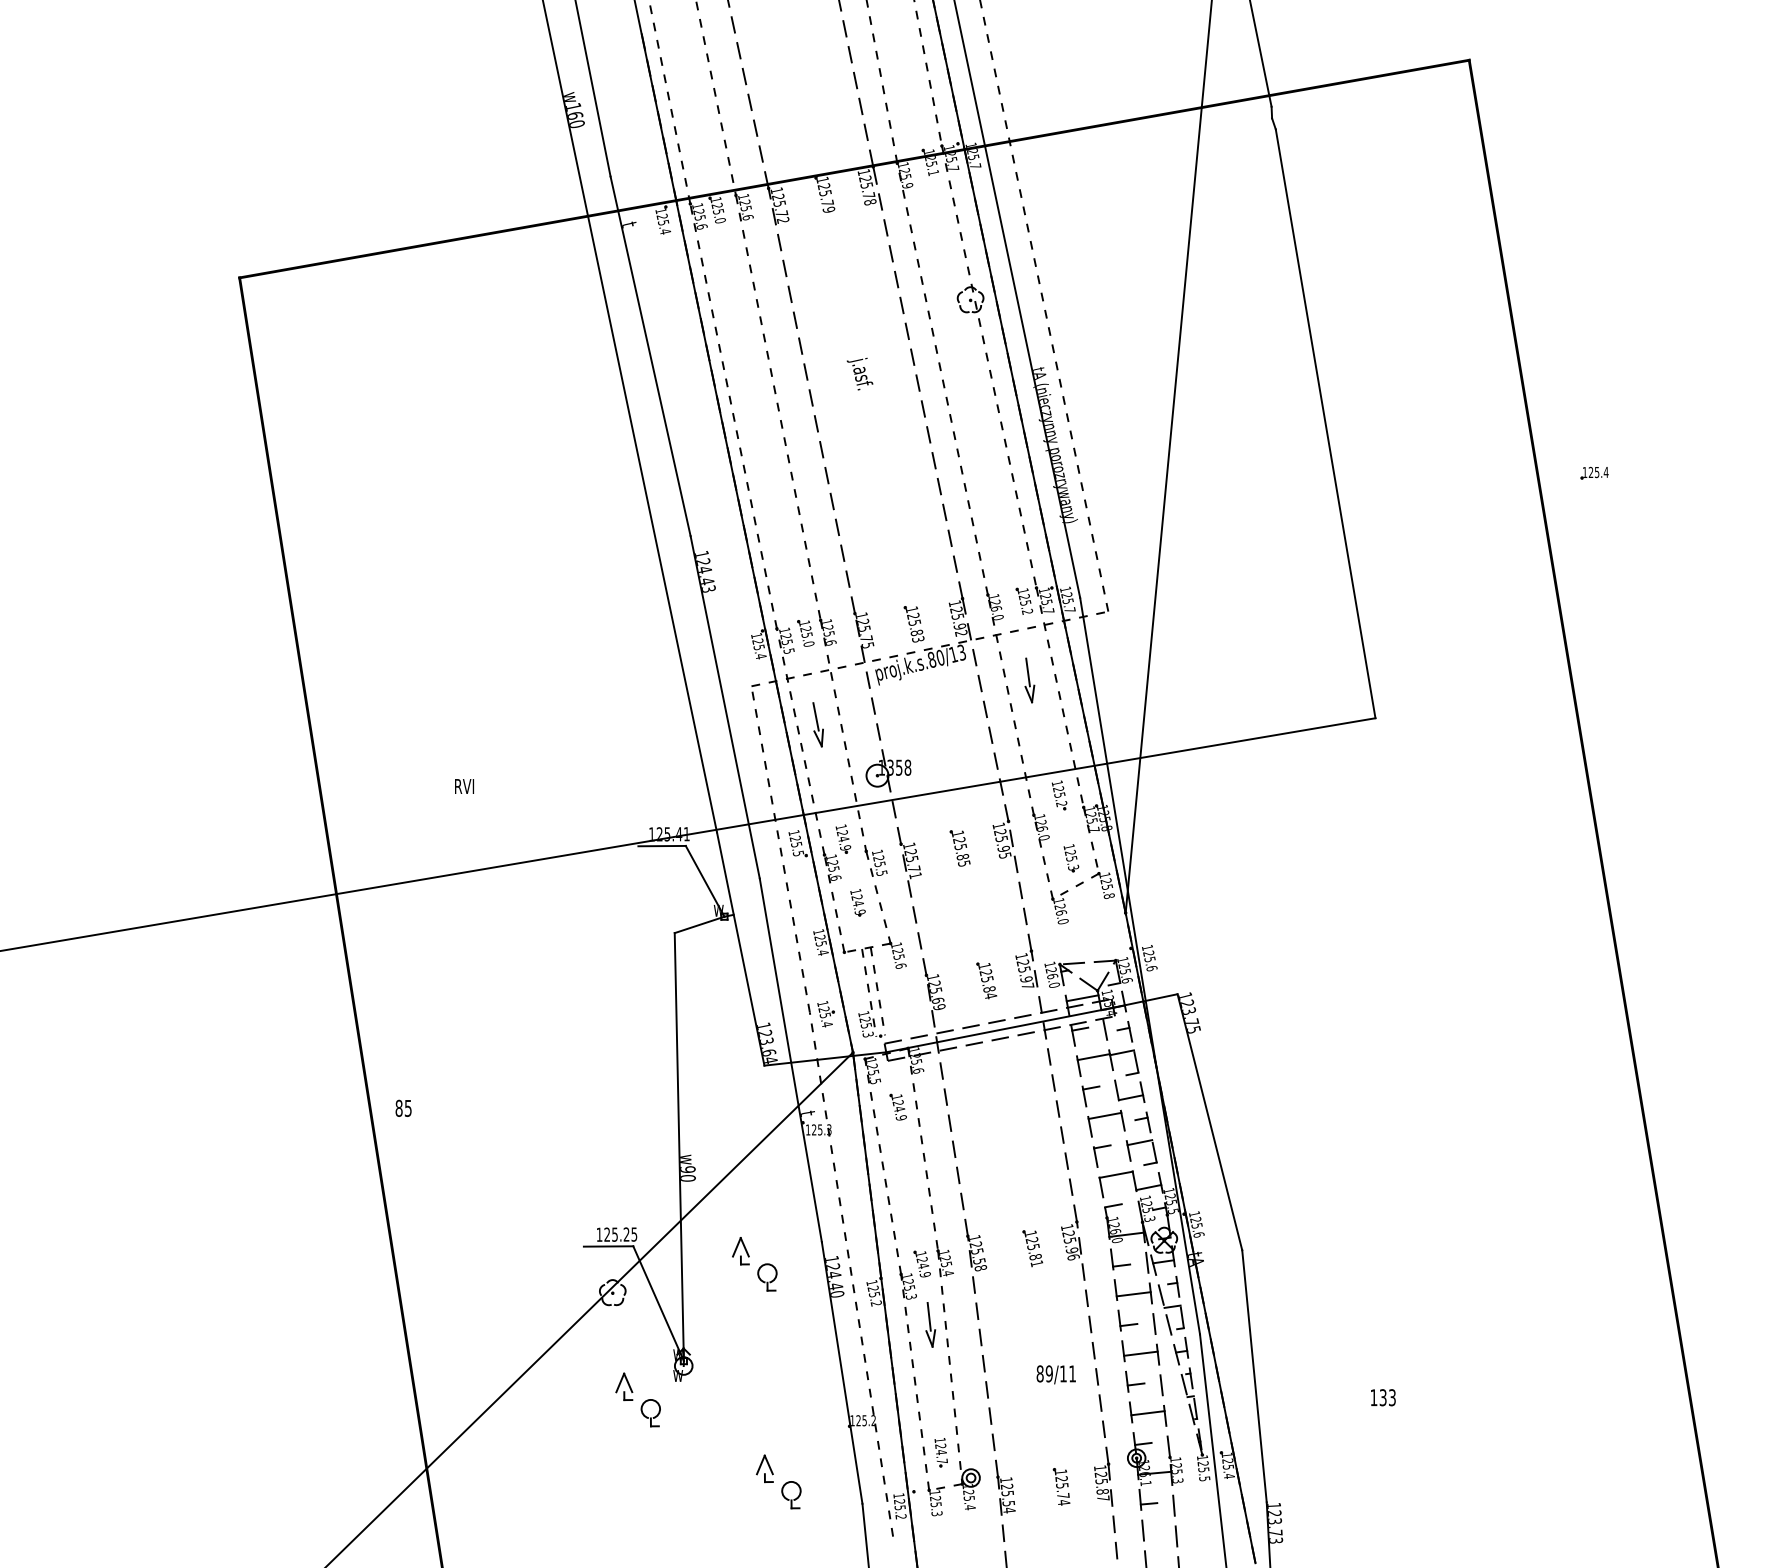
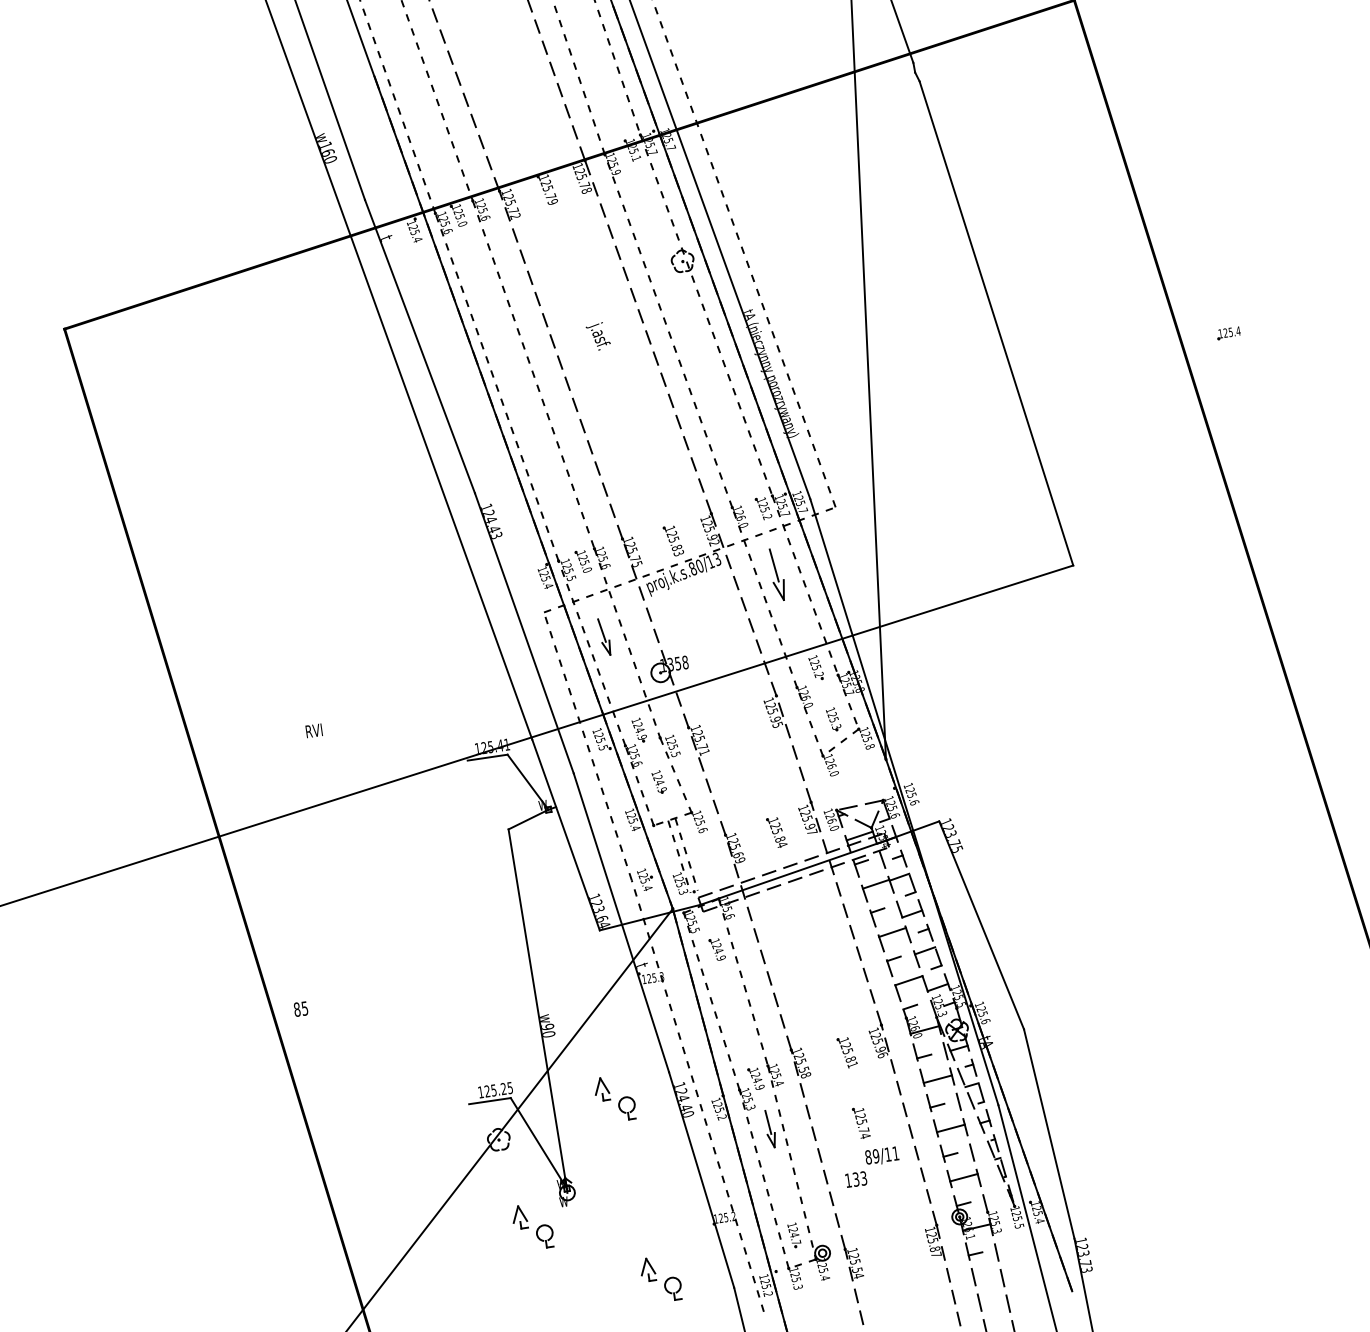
part: (1029, 680) -> (777, 574), size x1.4
part: (959, 848) -> (738, 724), removed
text: (1383, 1397) -> (856, 1179), moved
part: (1061, 1486) -> (861, 1122), moved

